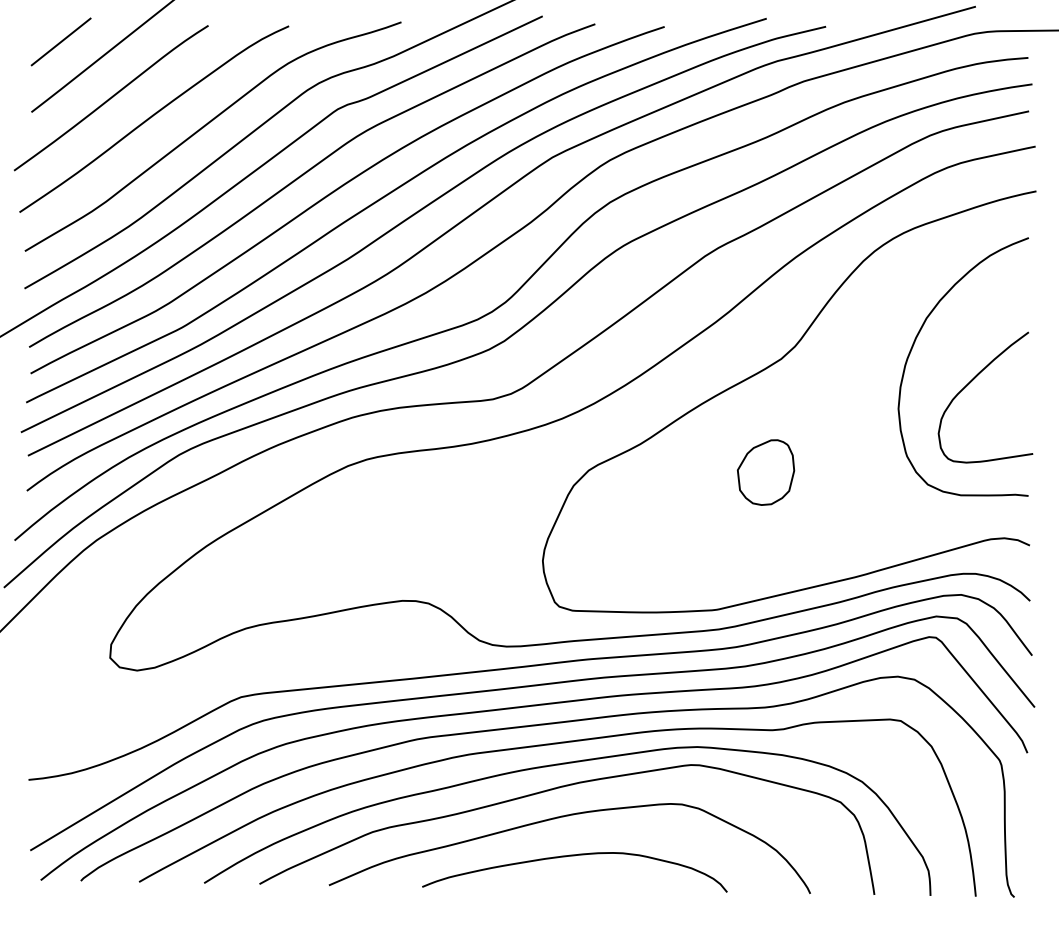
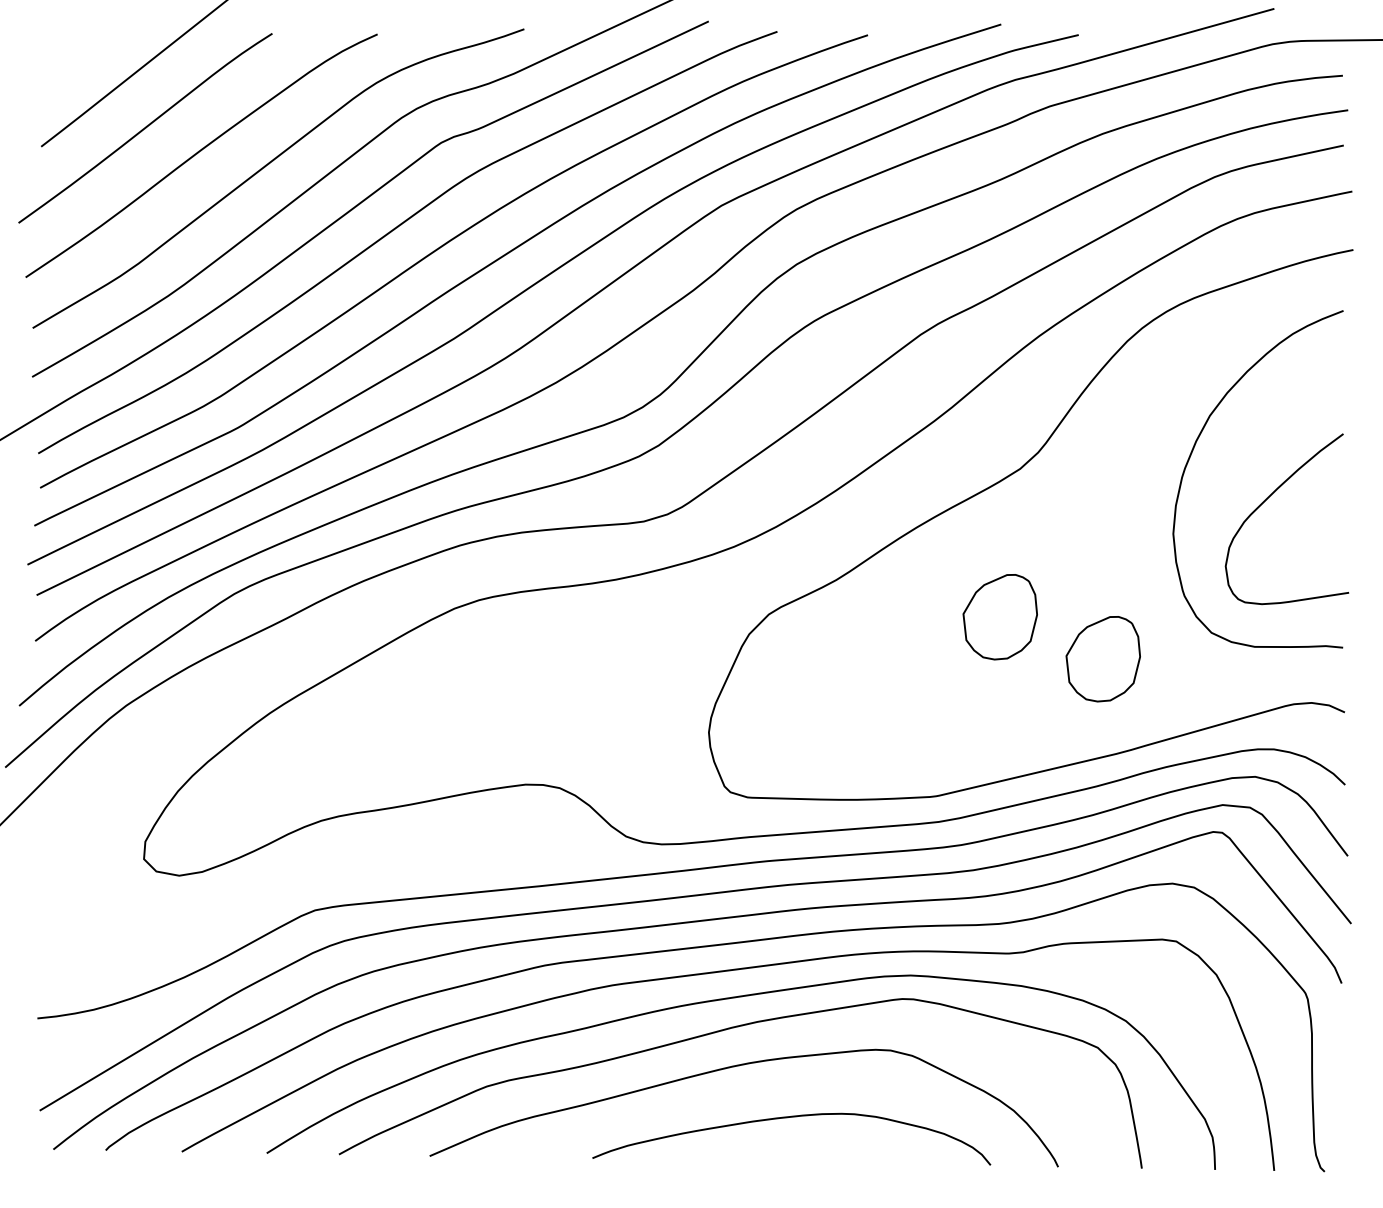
line: (60, 41) -> (79, 54), removed
part: (844, 505) -> (1102, 659), added
curve: (571, 856) -> (787, 1118), moved

